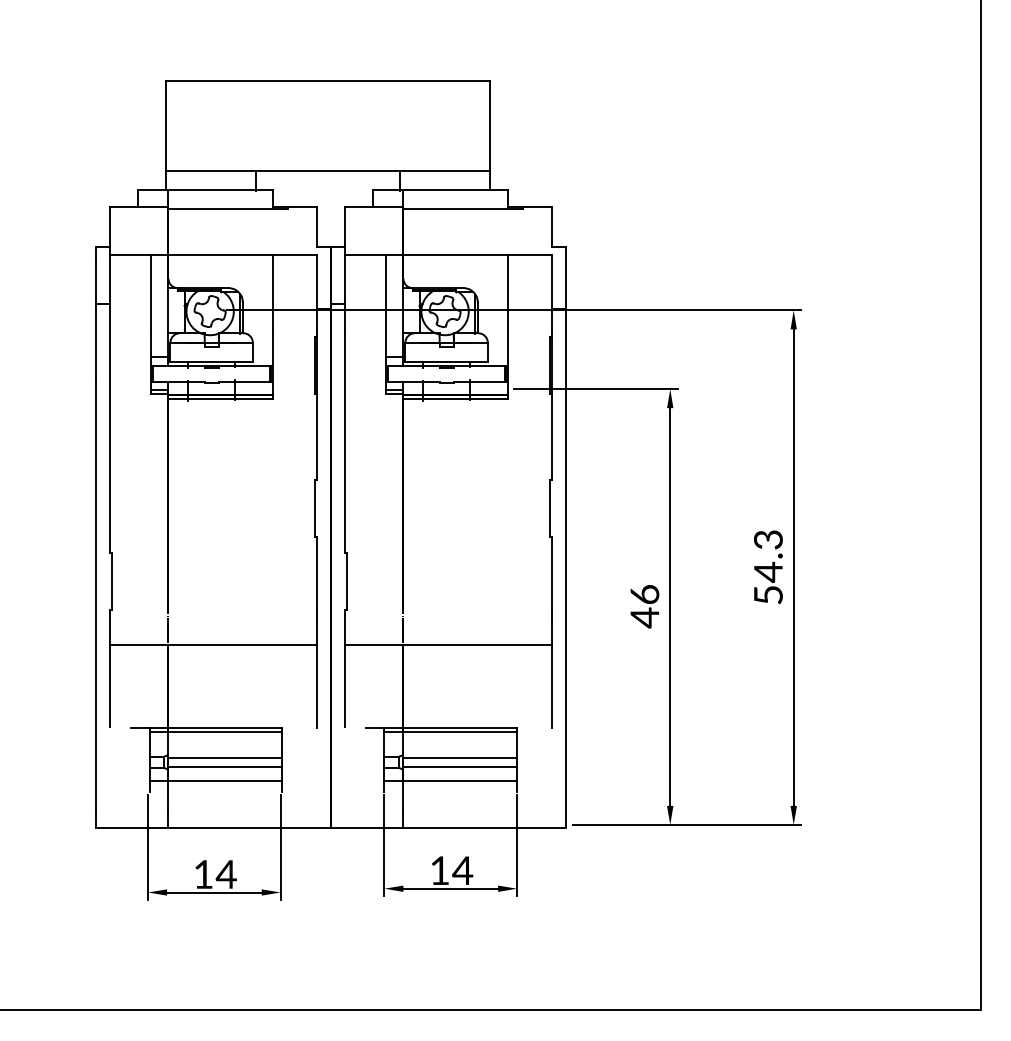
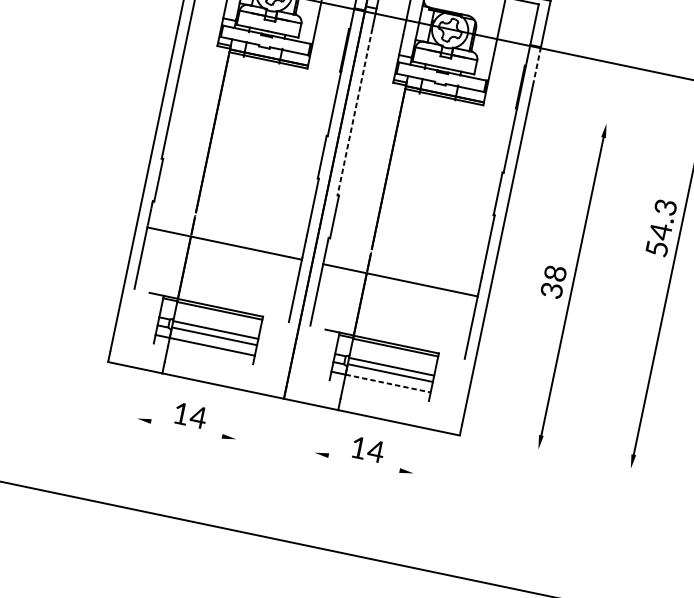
line: (565, 331) -> (537, 63), solid -> dashed
line: (595, 389) -> (550, 112), removed
line: (345, 442) -> (355, 112), solid -> dashed
text: (768, 567) -> (661, 228), moved
text: (644, 606) -> (553, 282), 46 -> 38
line: (460, 780) -> (388, 383), solid -> dashed
line: (687, 824) -> (551, 452), removed
line: (384, 845) -> (321, 420), removed
line: (517, 845) -> (420, 441), removed
line: (148, 847) -> (144, 384), removed
line: (280, 847) -> (243, 405), removed
line: (450, 888) -> (364, 462), removed
line: (214, 892) -> (186, 428), removed

